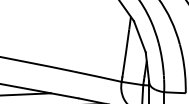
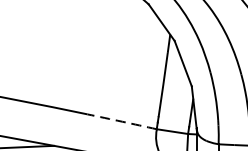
arc: (97, 76) -> (121, 121), solid -> dashed

